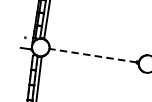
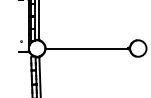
line: (92, 55) -> (86, 48), dashed -> solid

